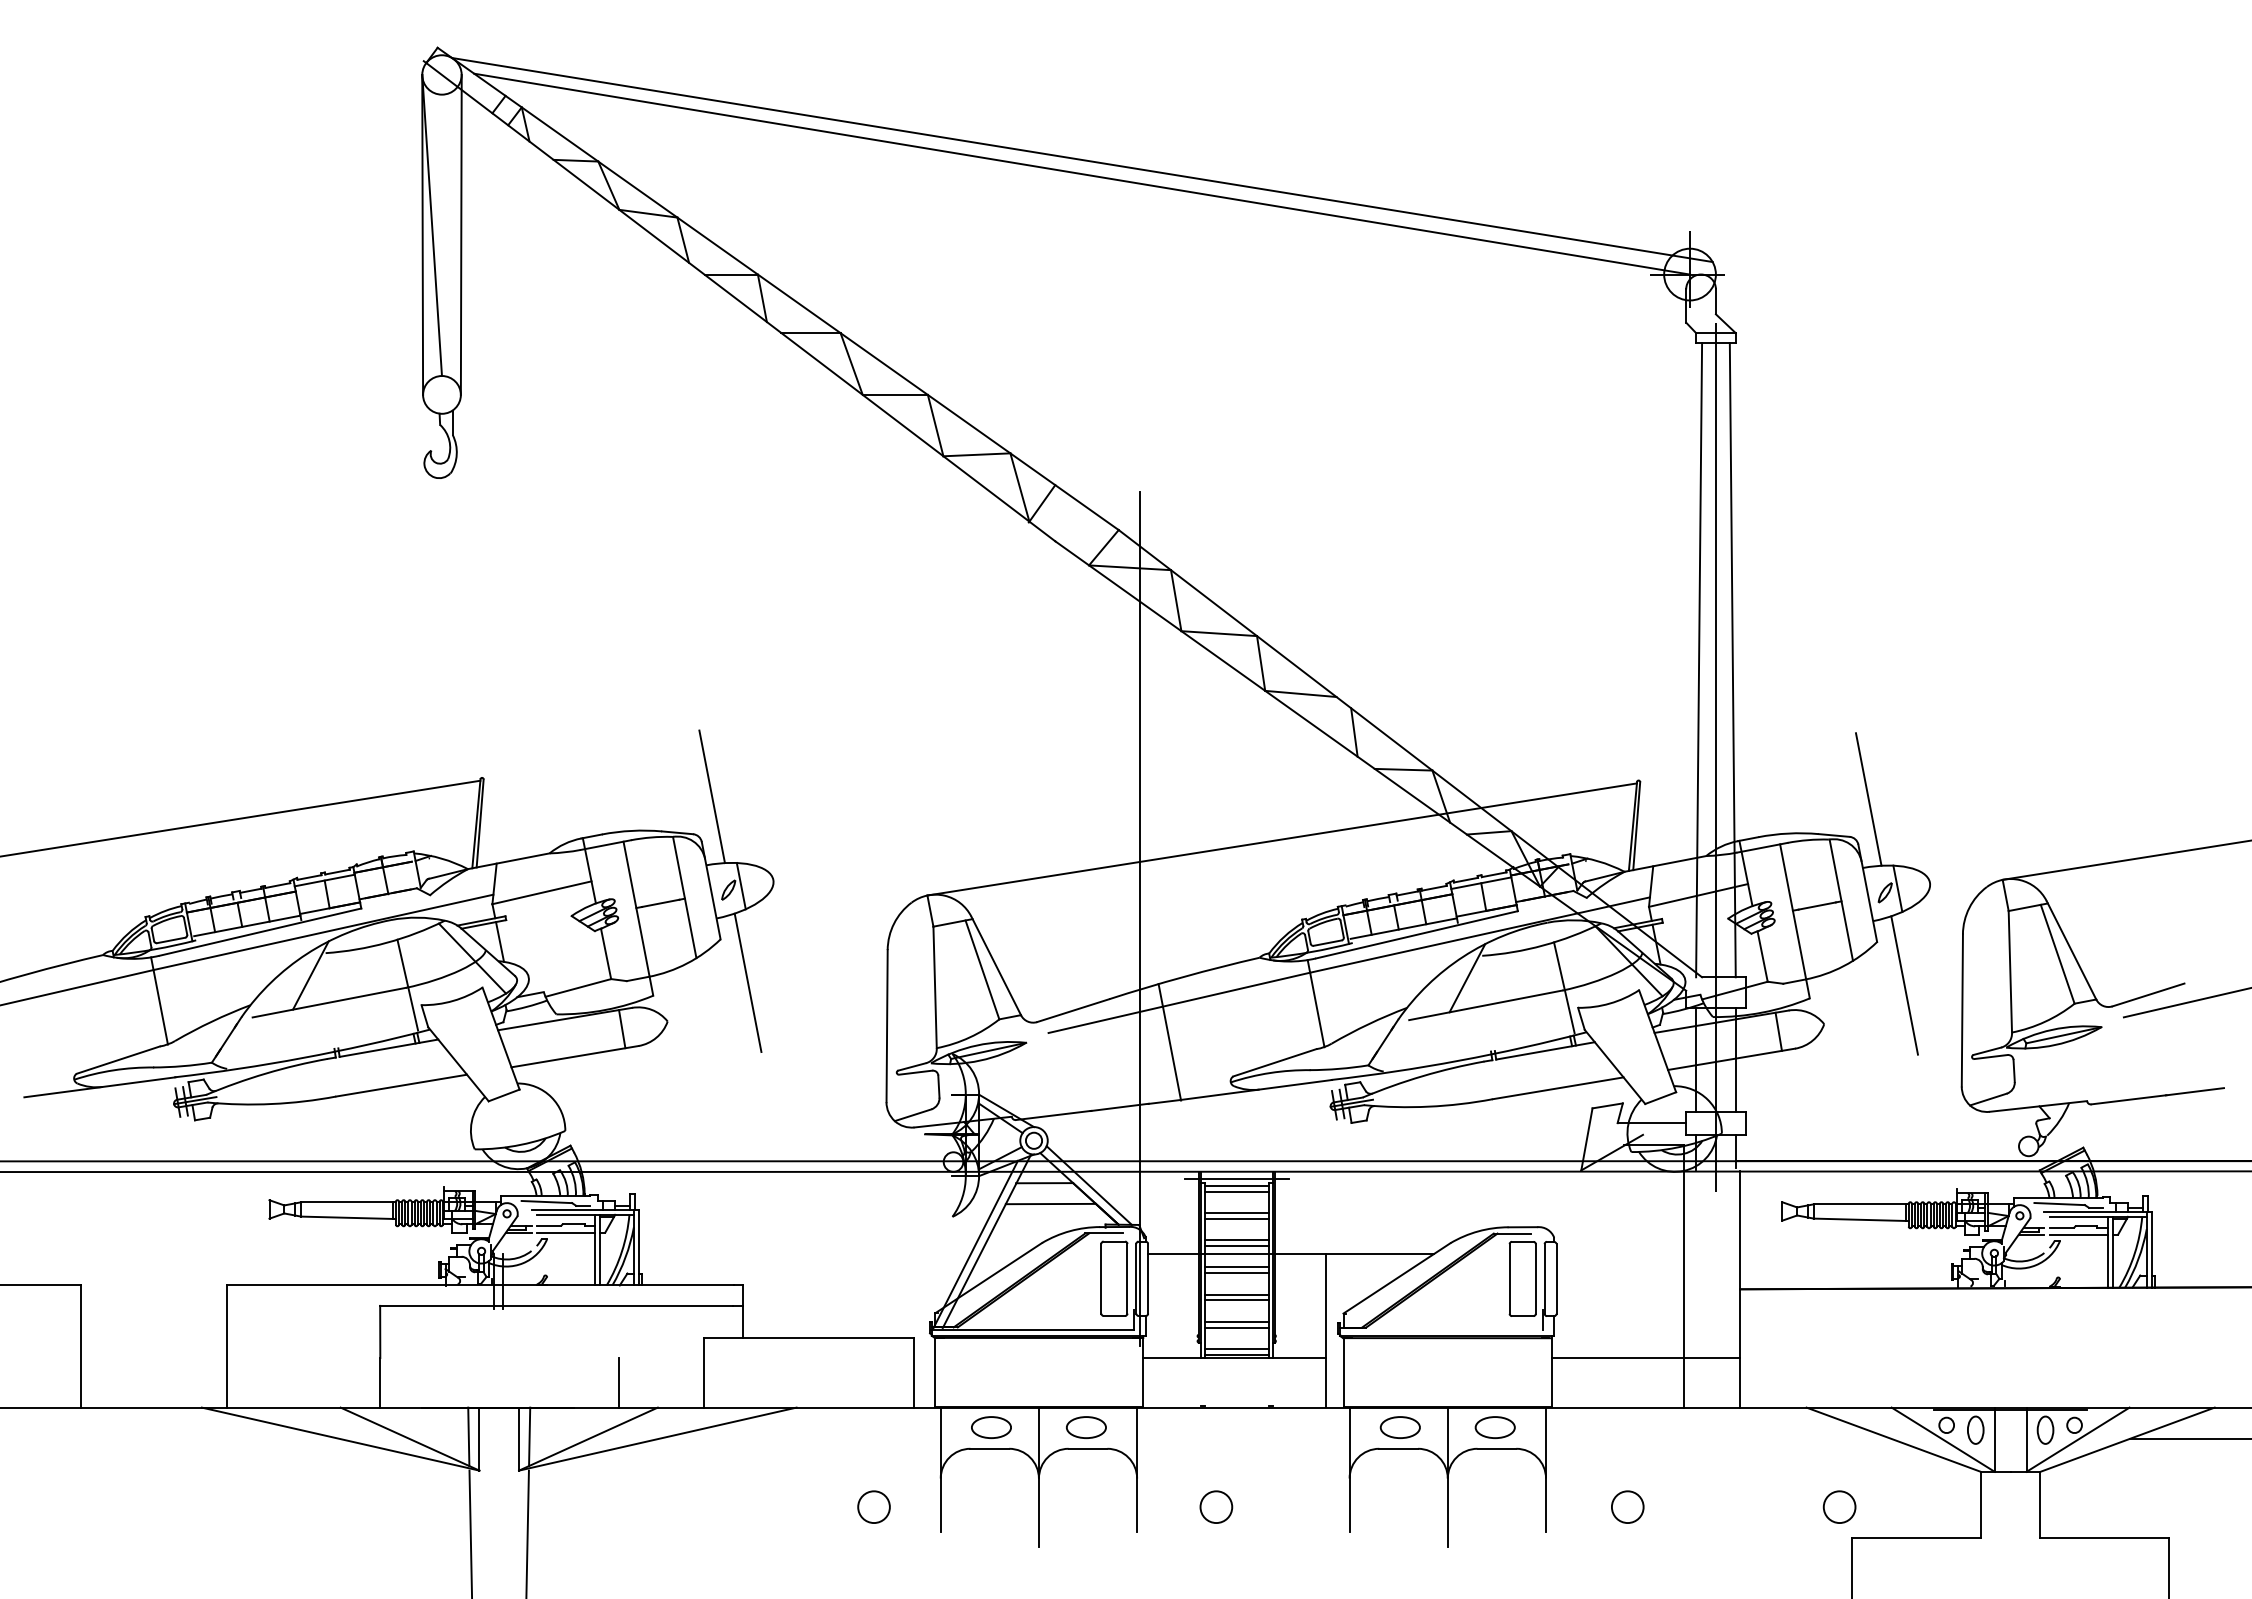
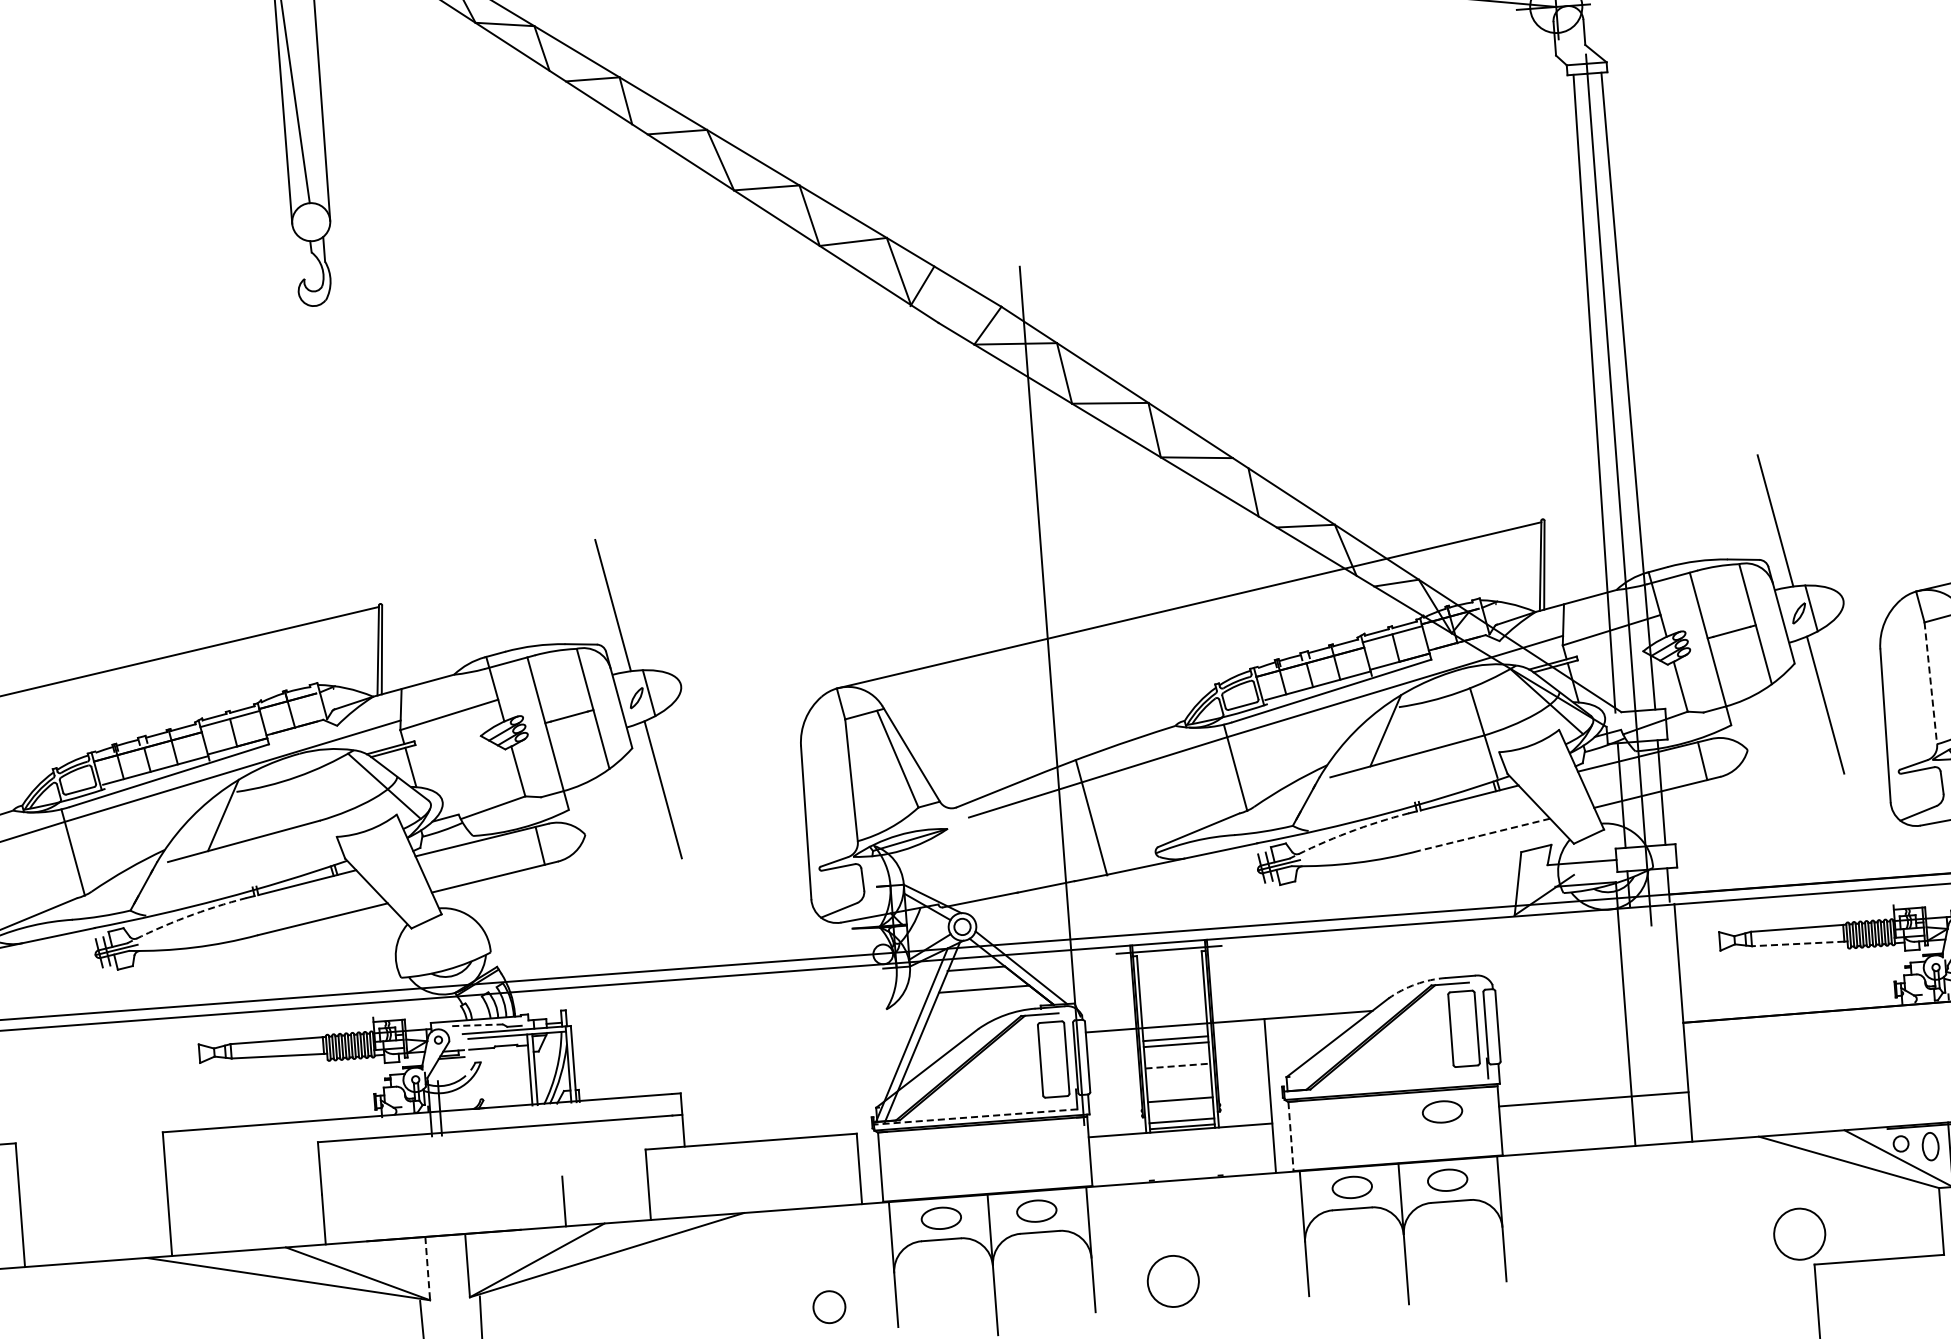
line: (2010, 971) -> (1930, 683), solid -> dashed
line: (407, 984) -> (321, 817), removed
arc: (266, 1073) -> (186, 917), solid -> dashed
arc: (1422, 1076) -> (1348, 832), solid -> dashed
line: (1557, 1088) -> (1484, 834), solid -> dashed
line: (1236, 1185) -> (1169, 956), removed
line: (1236, 1191) -> (1169, 962), removed
line: (547, 1202) -> (478, 1025), solid -> dashed
line: (1236, 1213) -> (1171, 984), removed
line: (1236, 1219) -> (1171, 990), removed
line: (1859, 1219) -> (1797, 943), solid -> dashed
arc: (1478, 1231) -> (1415, 984), solid -> dashed
line: (565, 1232) -> (498, 1054), removed
line: (1236, 1239) -> (1173, 1010), removed
line: (1236, 1245) -> (1173, 1016), removed
line: (1237, 1294) -> (1178, 1066), solid -> dashed
line: (1236, 1300) -> (1178, 1072), removed
line: (1236, 1322) -> (1179, 1094), removed
line: (1032, 1329) -> (975, 1116), solid -> dashed
part: (1494, 1359) -> (1441, 1111), added
line: (1343, 1373) -> (1291, 1137), solid -> dashed
line: (468, 1436) -> (416, 1266), removed
line: (529, 1436) -> (477, 1262), removed
line: (479, 1439) -> (427, 1268), solid -> dashed
circle: (1216, 1506) -> (1173, 1280), size x1.6
circle: (1627, 1506) -> (1586, 1249), removed
circle: (1839, 1507) -> (1799, 1234), size x1.6

